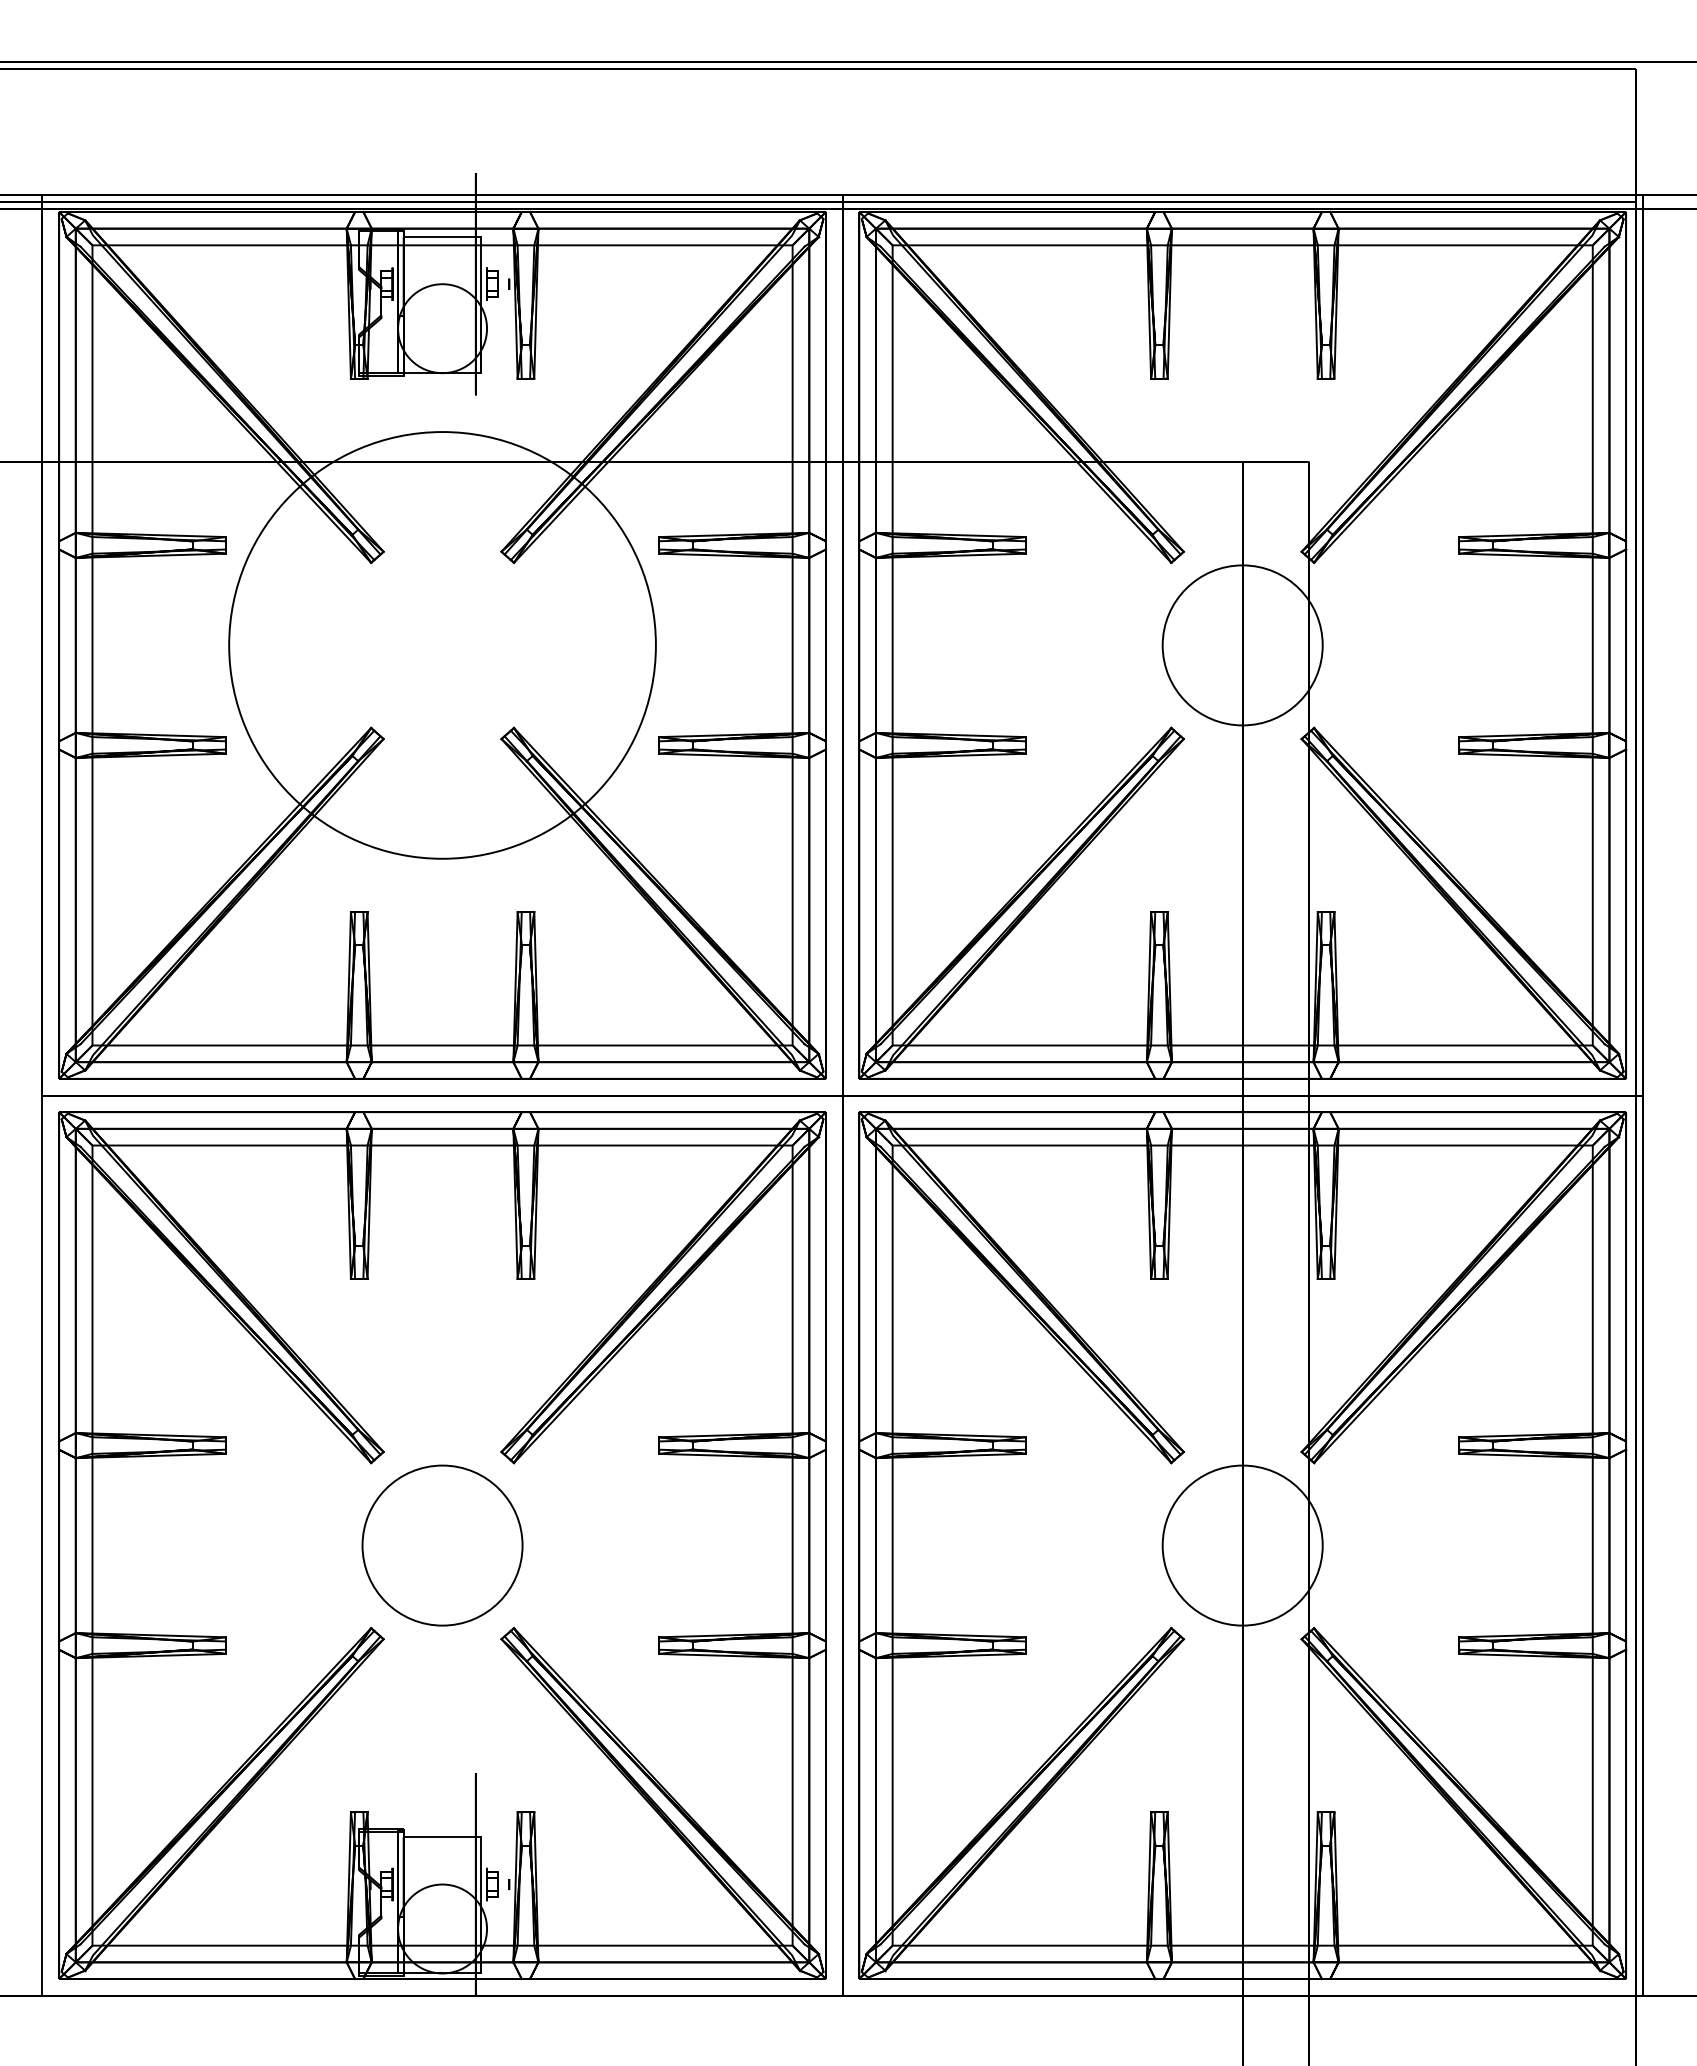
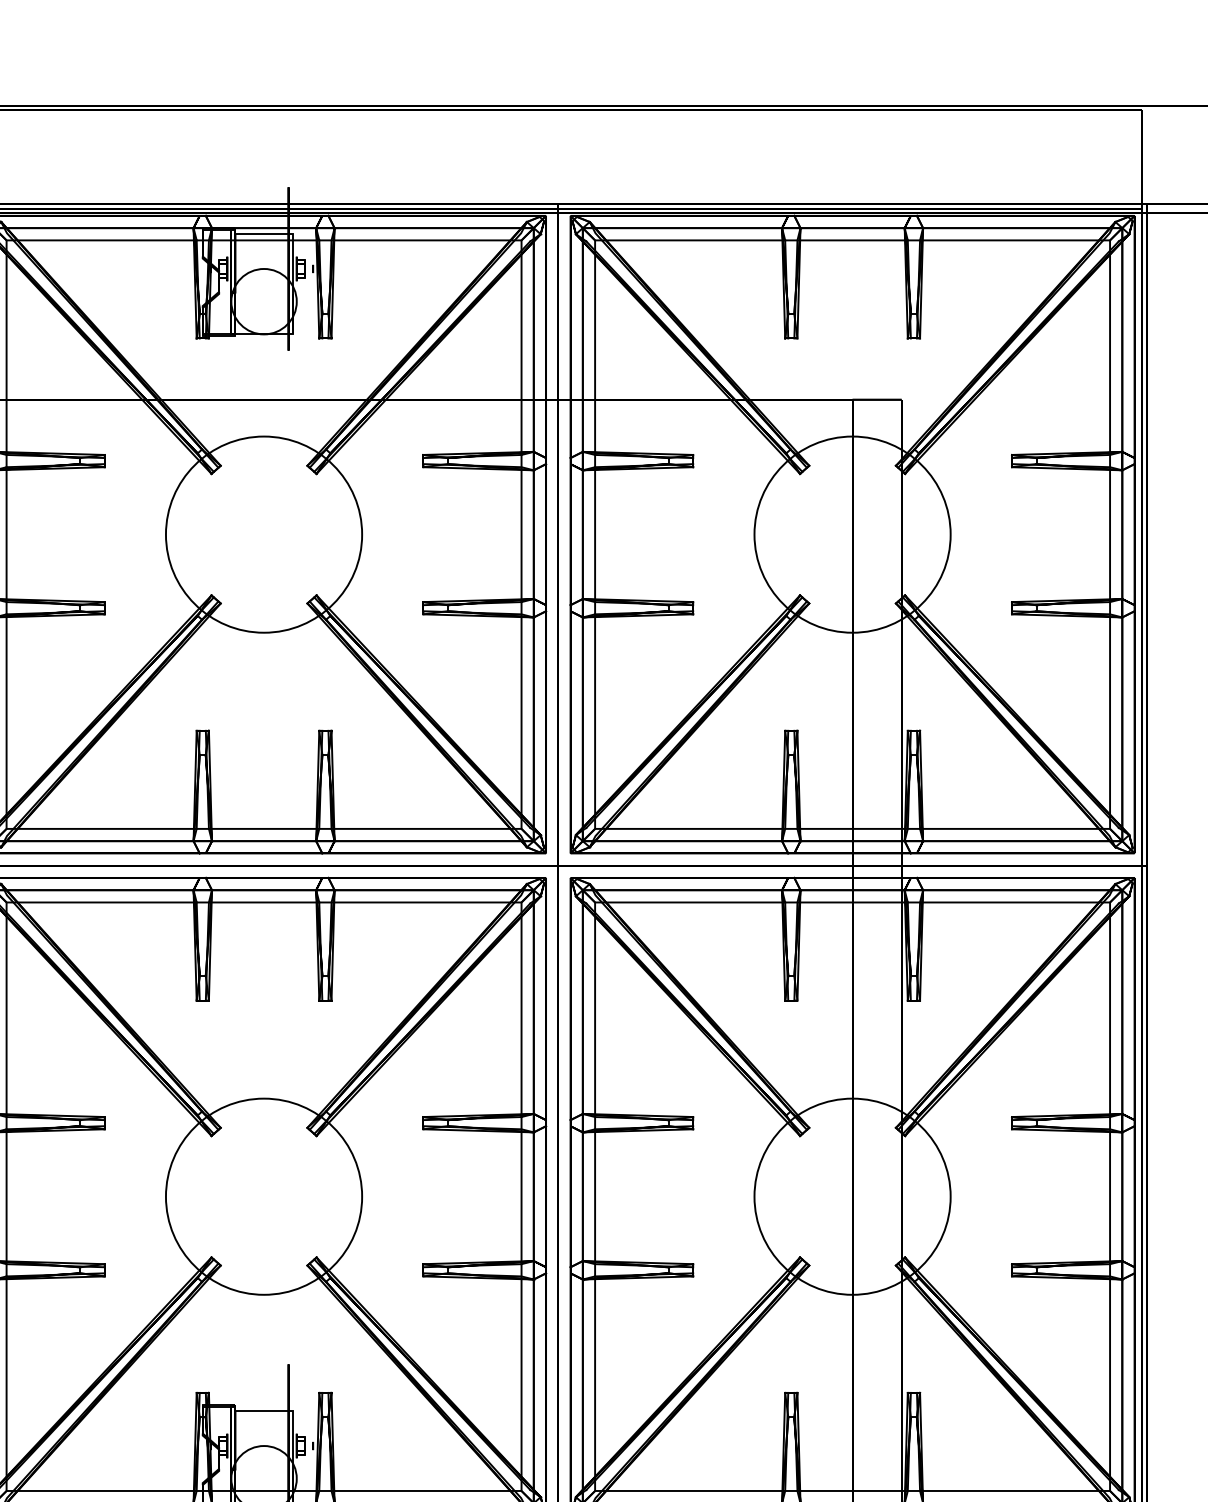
circle: (442, 645) -> (264, 534), size x0.62
circle: (1242, 645) -> (852, 534), size x1.67
circle: (442, 1545) -> (264, 1196), size x1.67
circle: (1242, 1545) -> (852, 1196), size x1.67

